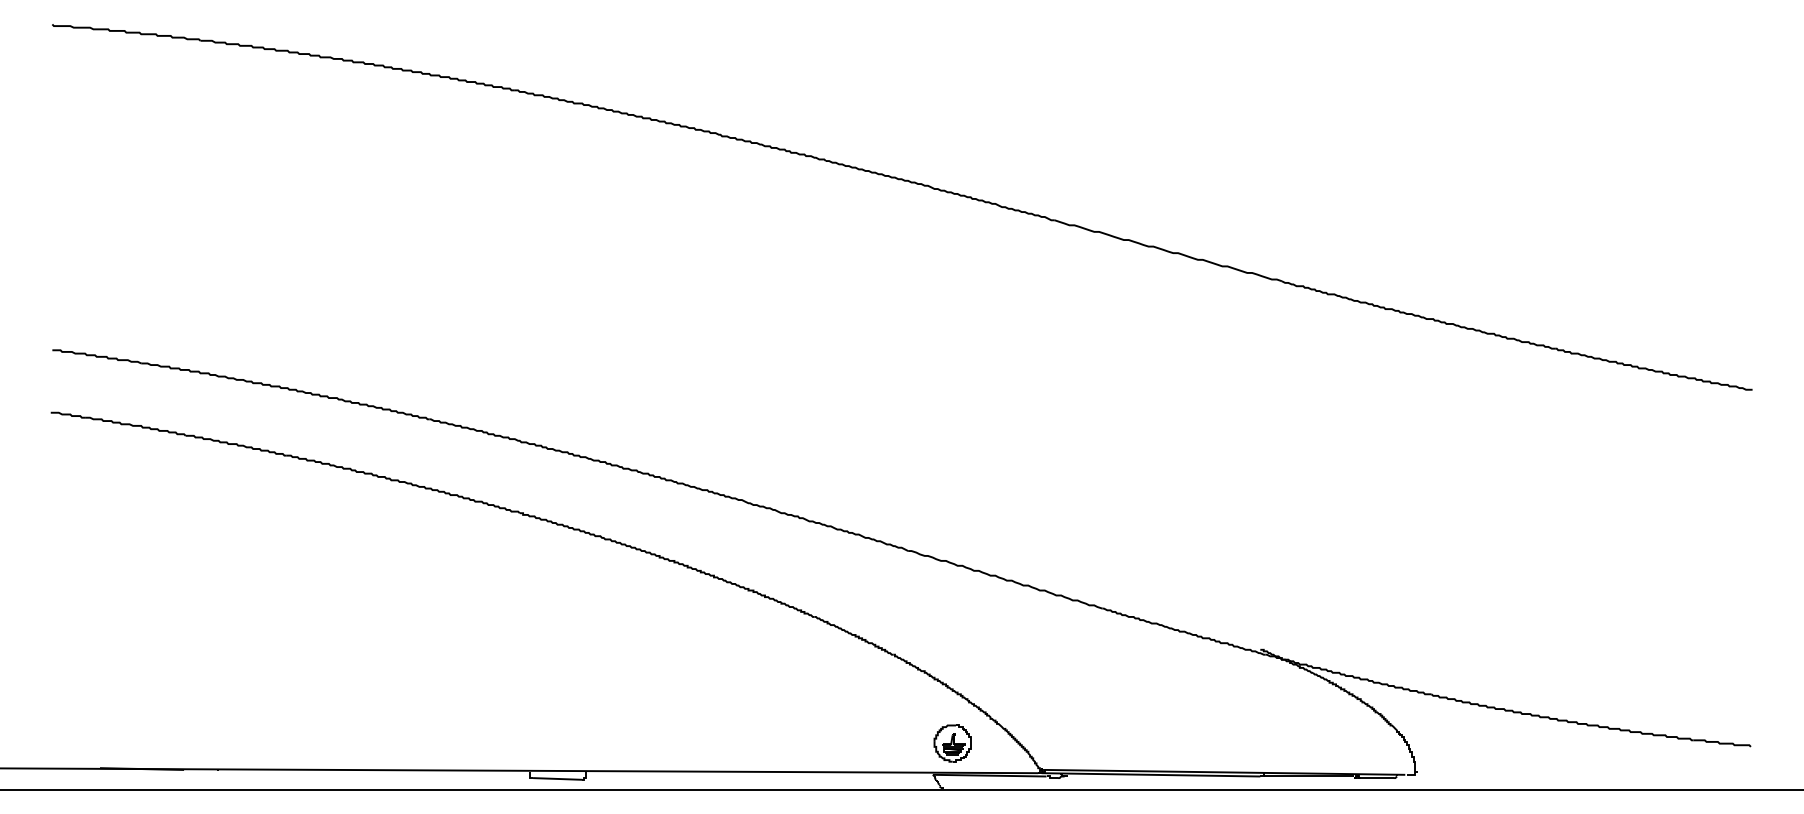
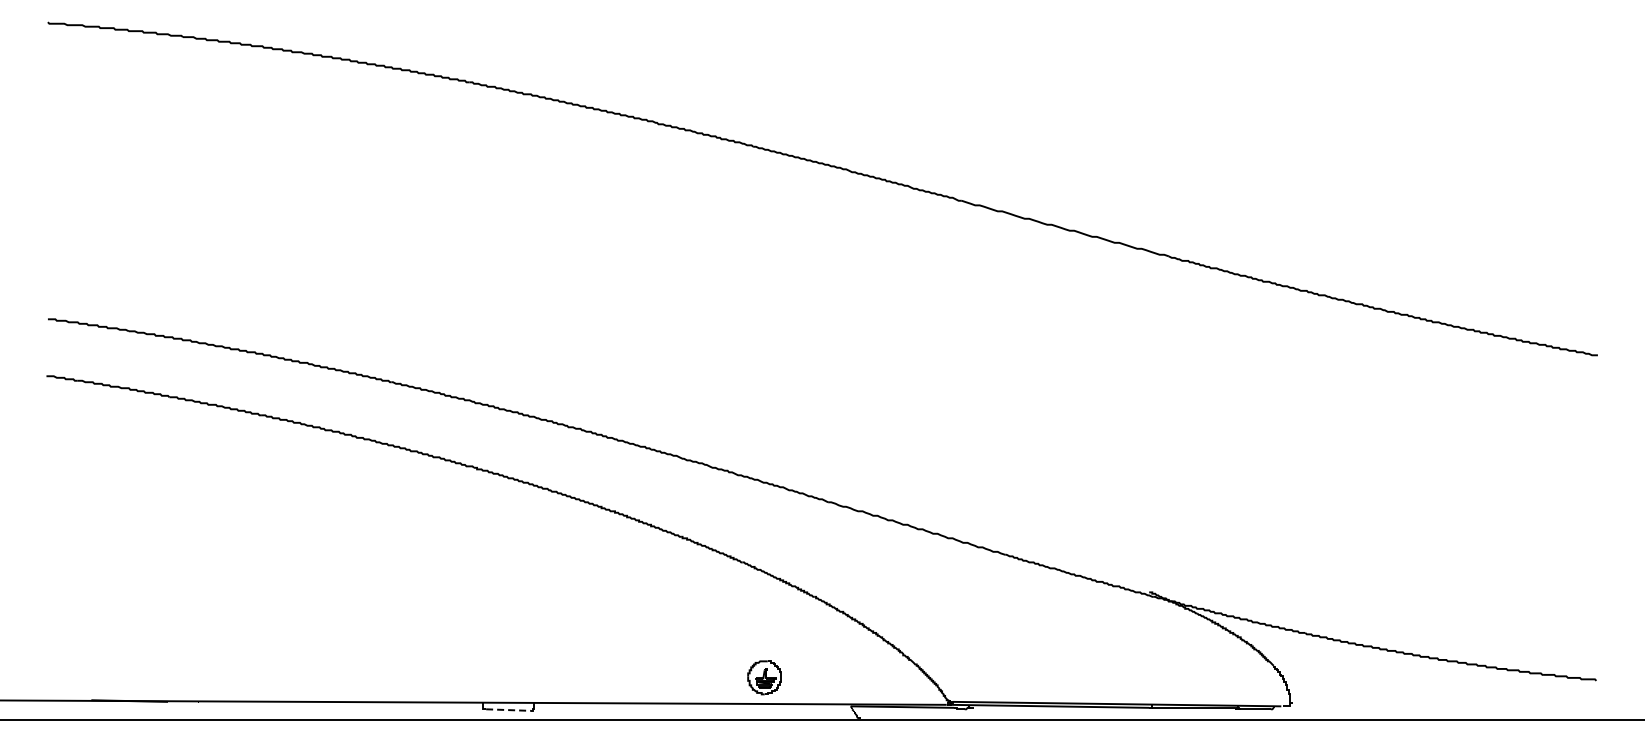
part: (952, 743) -> (764, 677), moved
line: (558, 779) -> (509, 710), solid -> dashed

